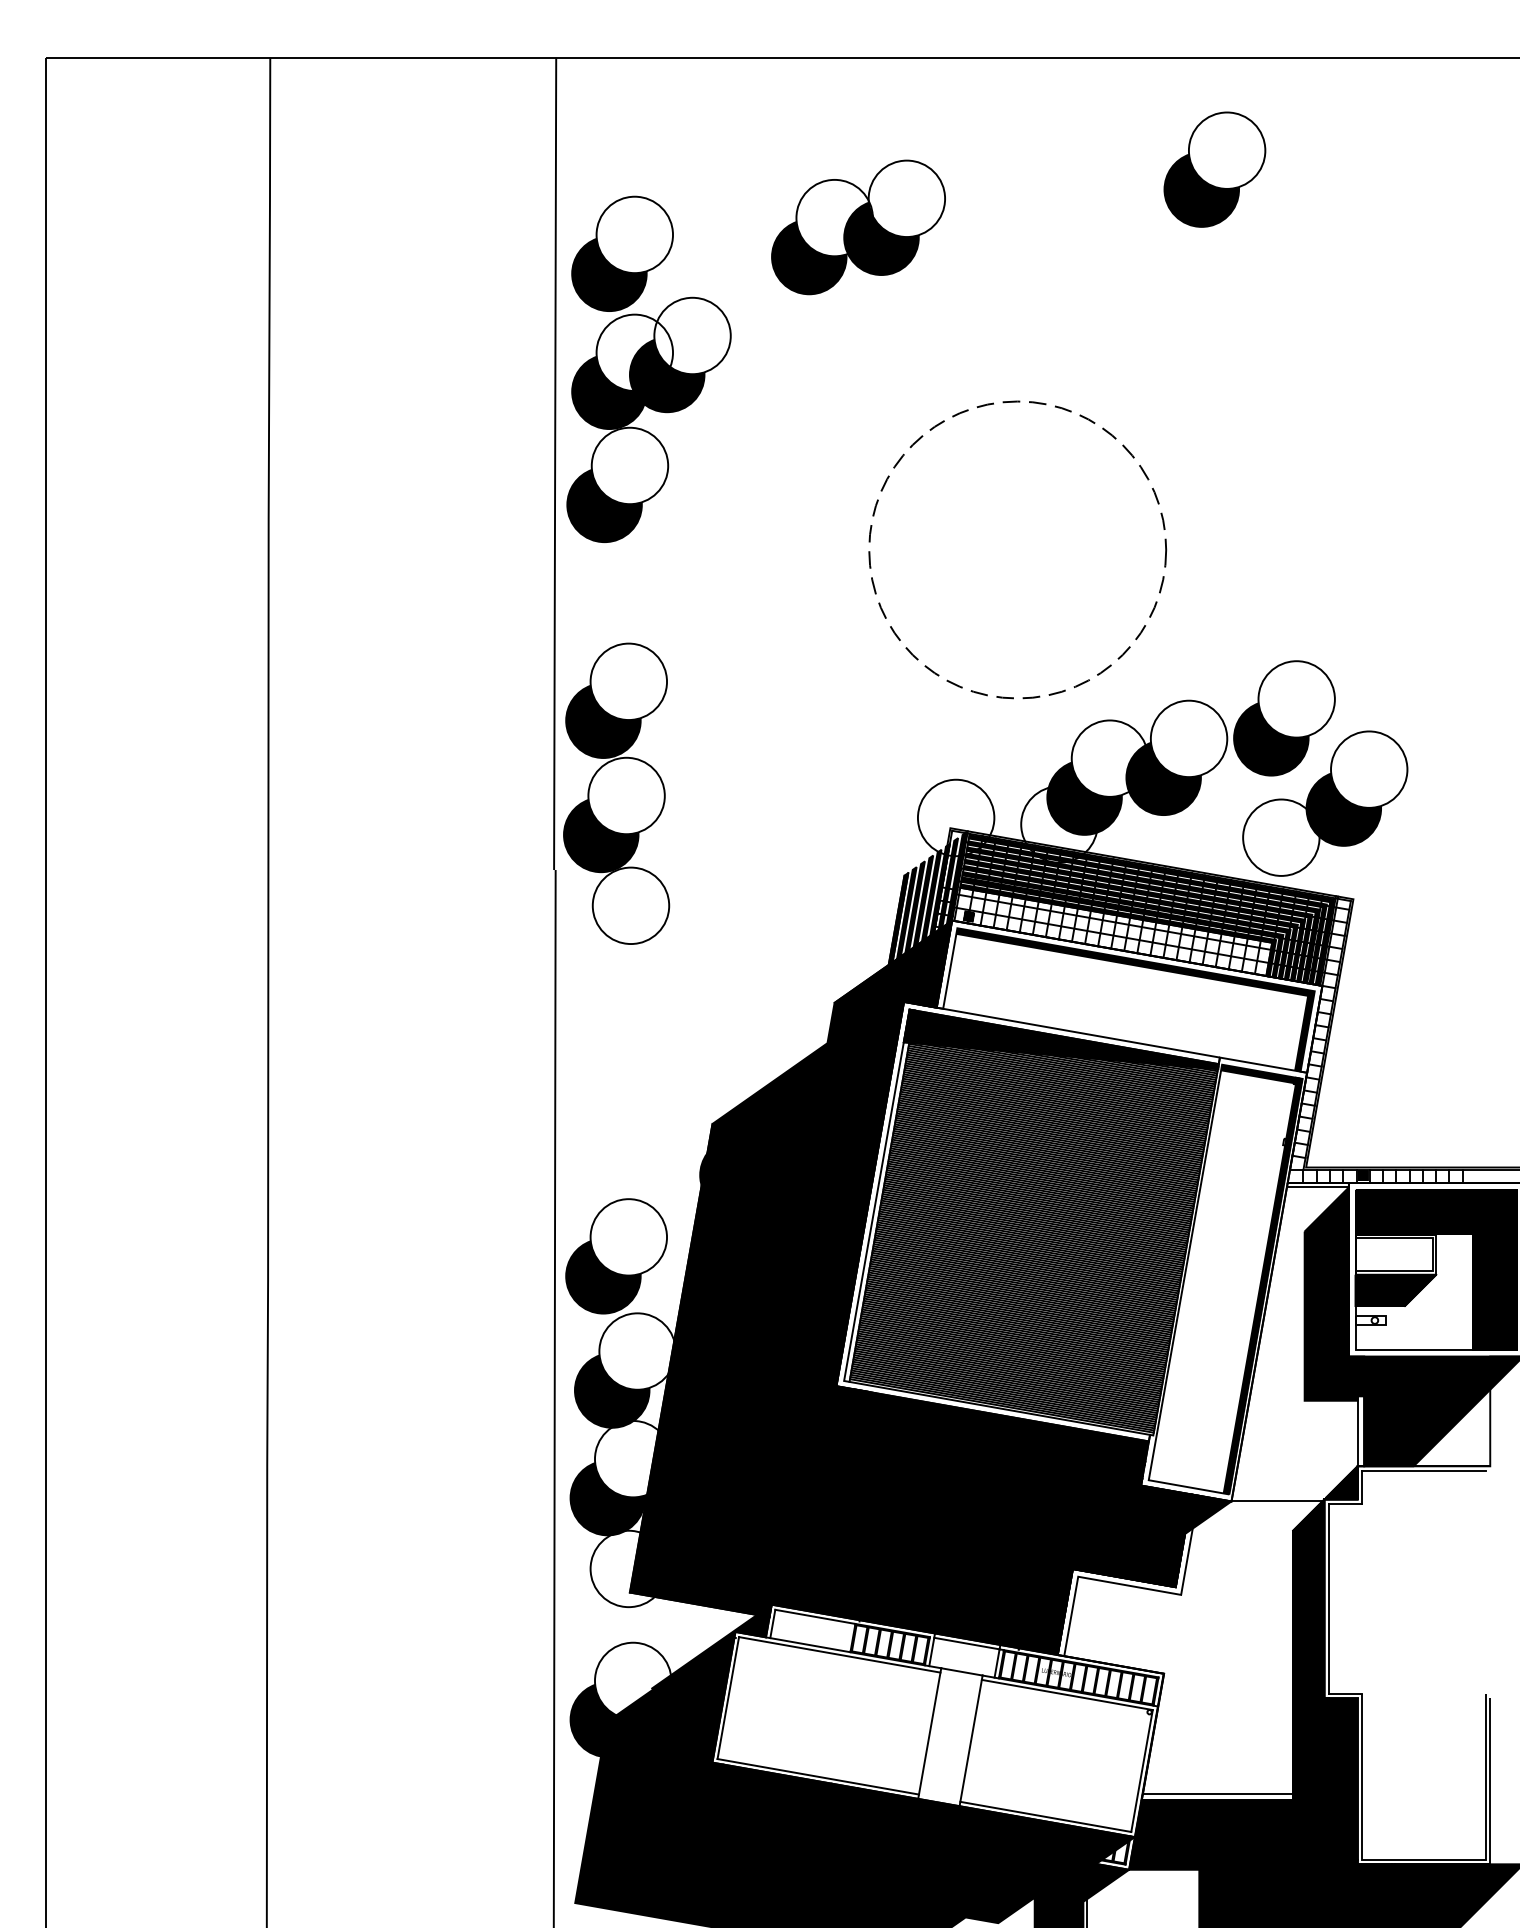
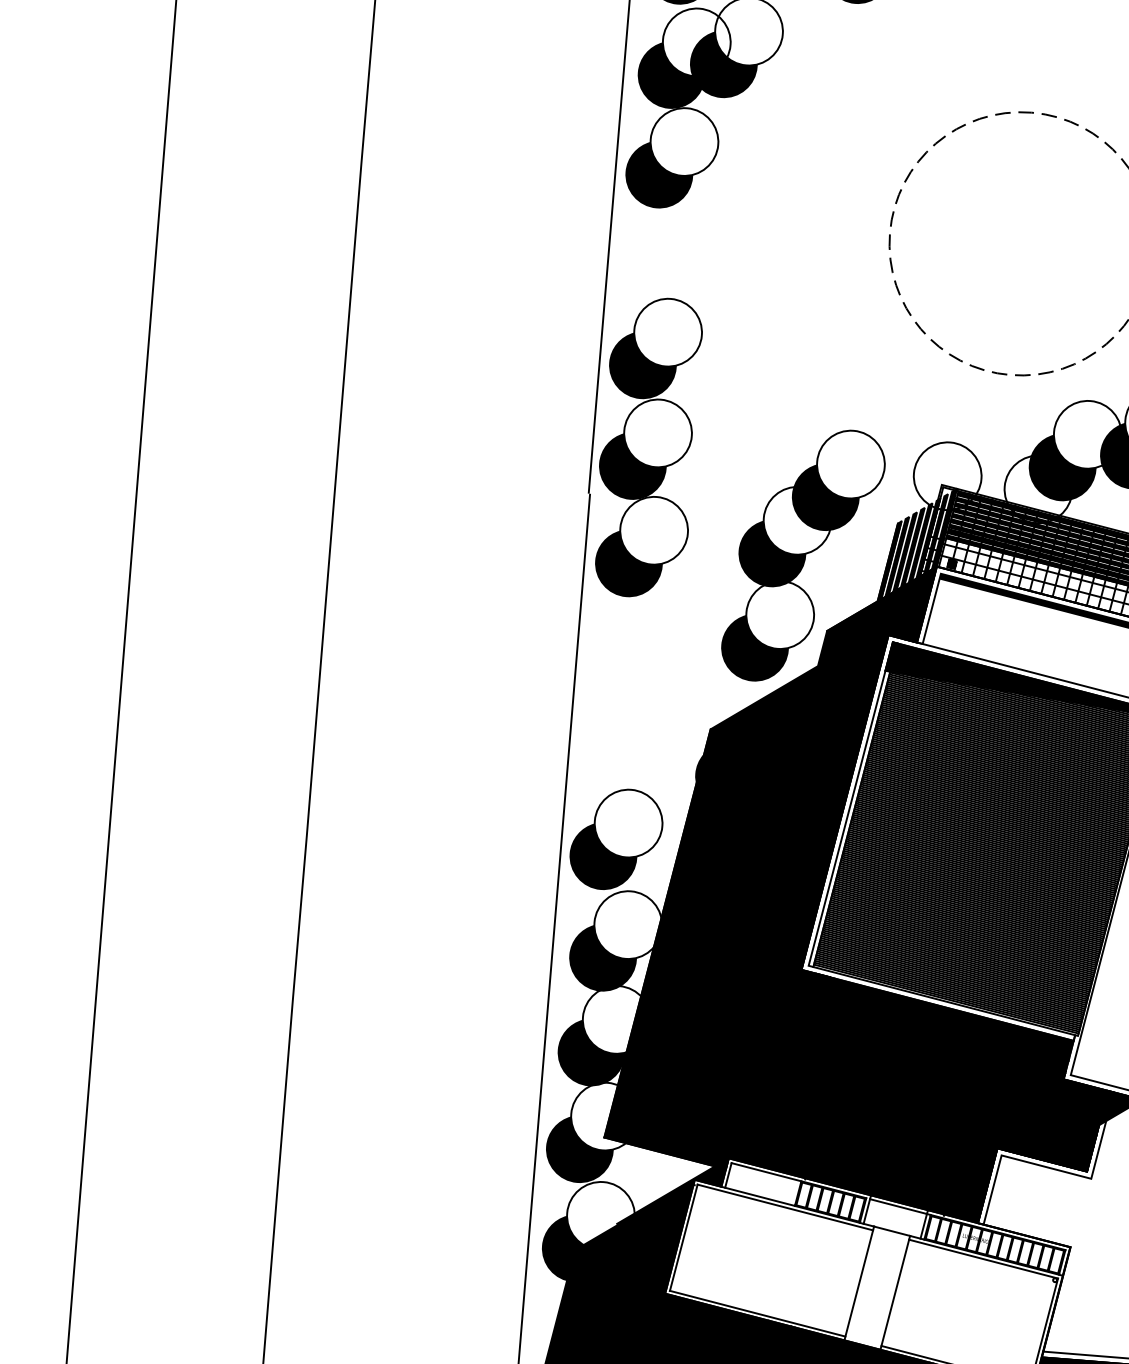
part: (800, 920) -> (802, 555), added
fill: (605, 945) -> (628, 564), added
fill: (603, 1608) -> (579, 1149), added

